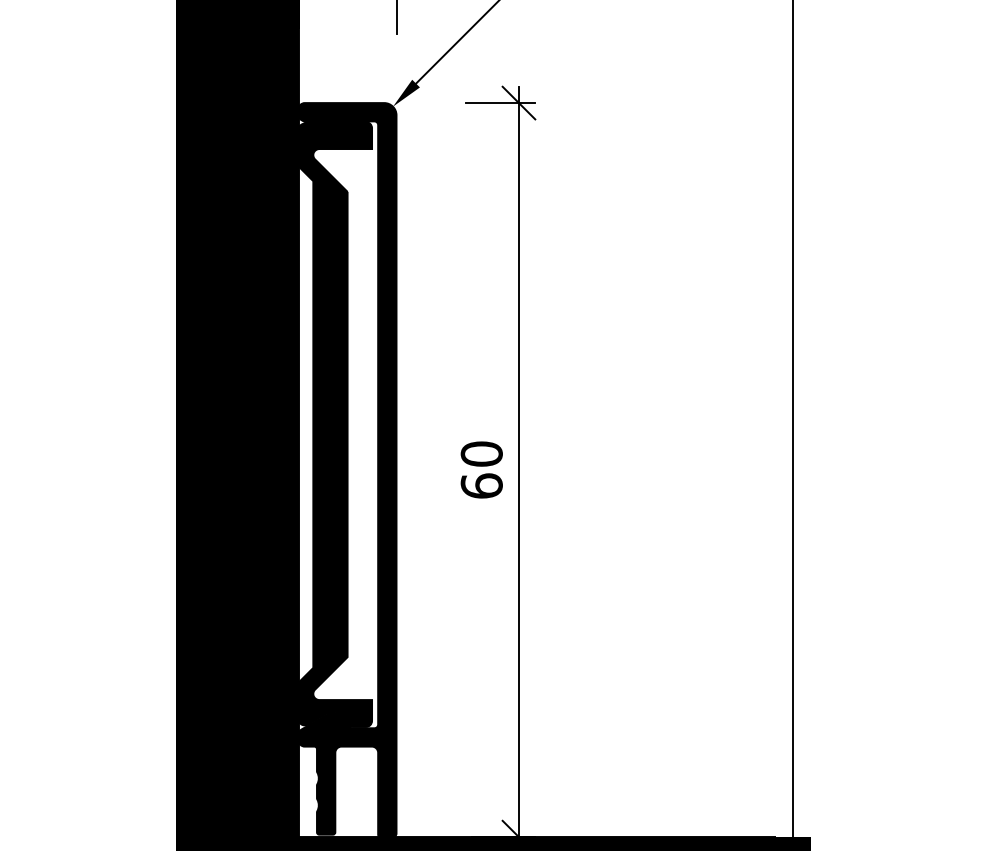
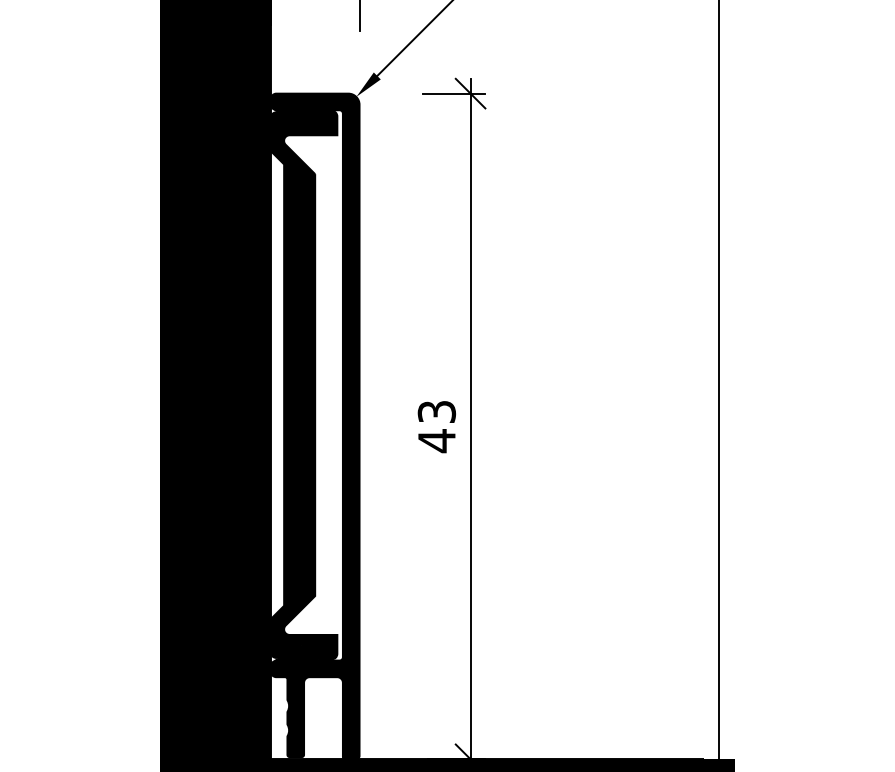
text: (481, 470) -> (436, 426), 60 -> 43

